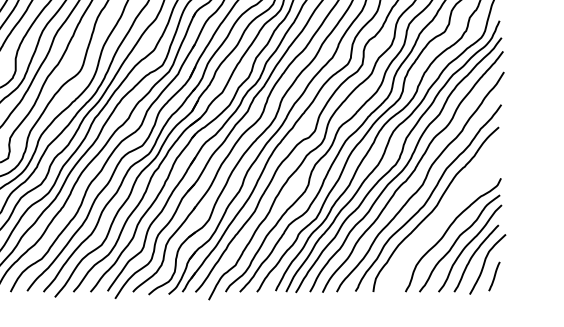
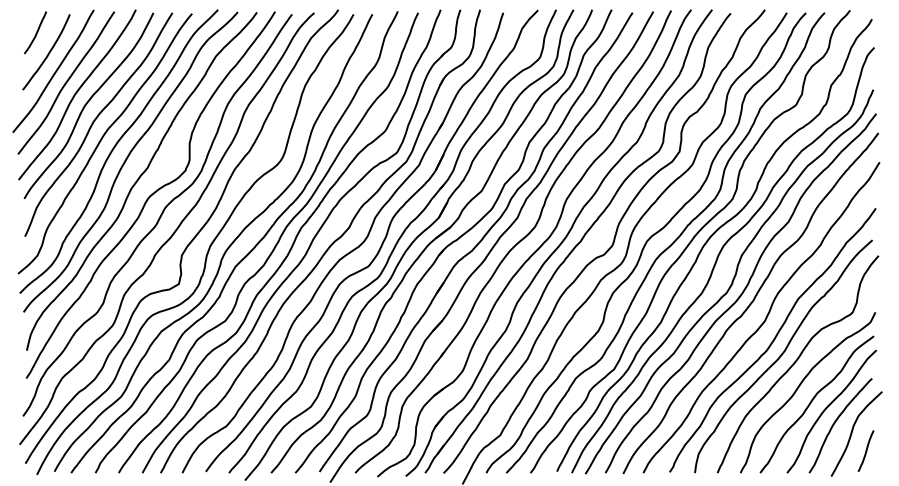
curve: (445, 213) -> (796, 362), added

